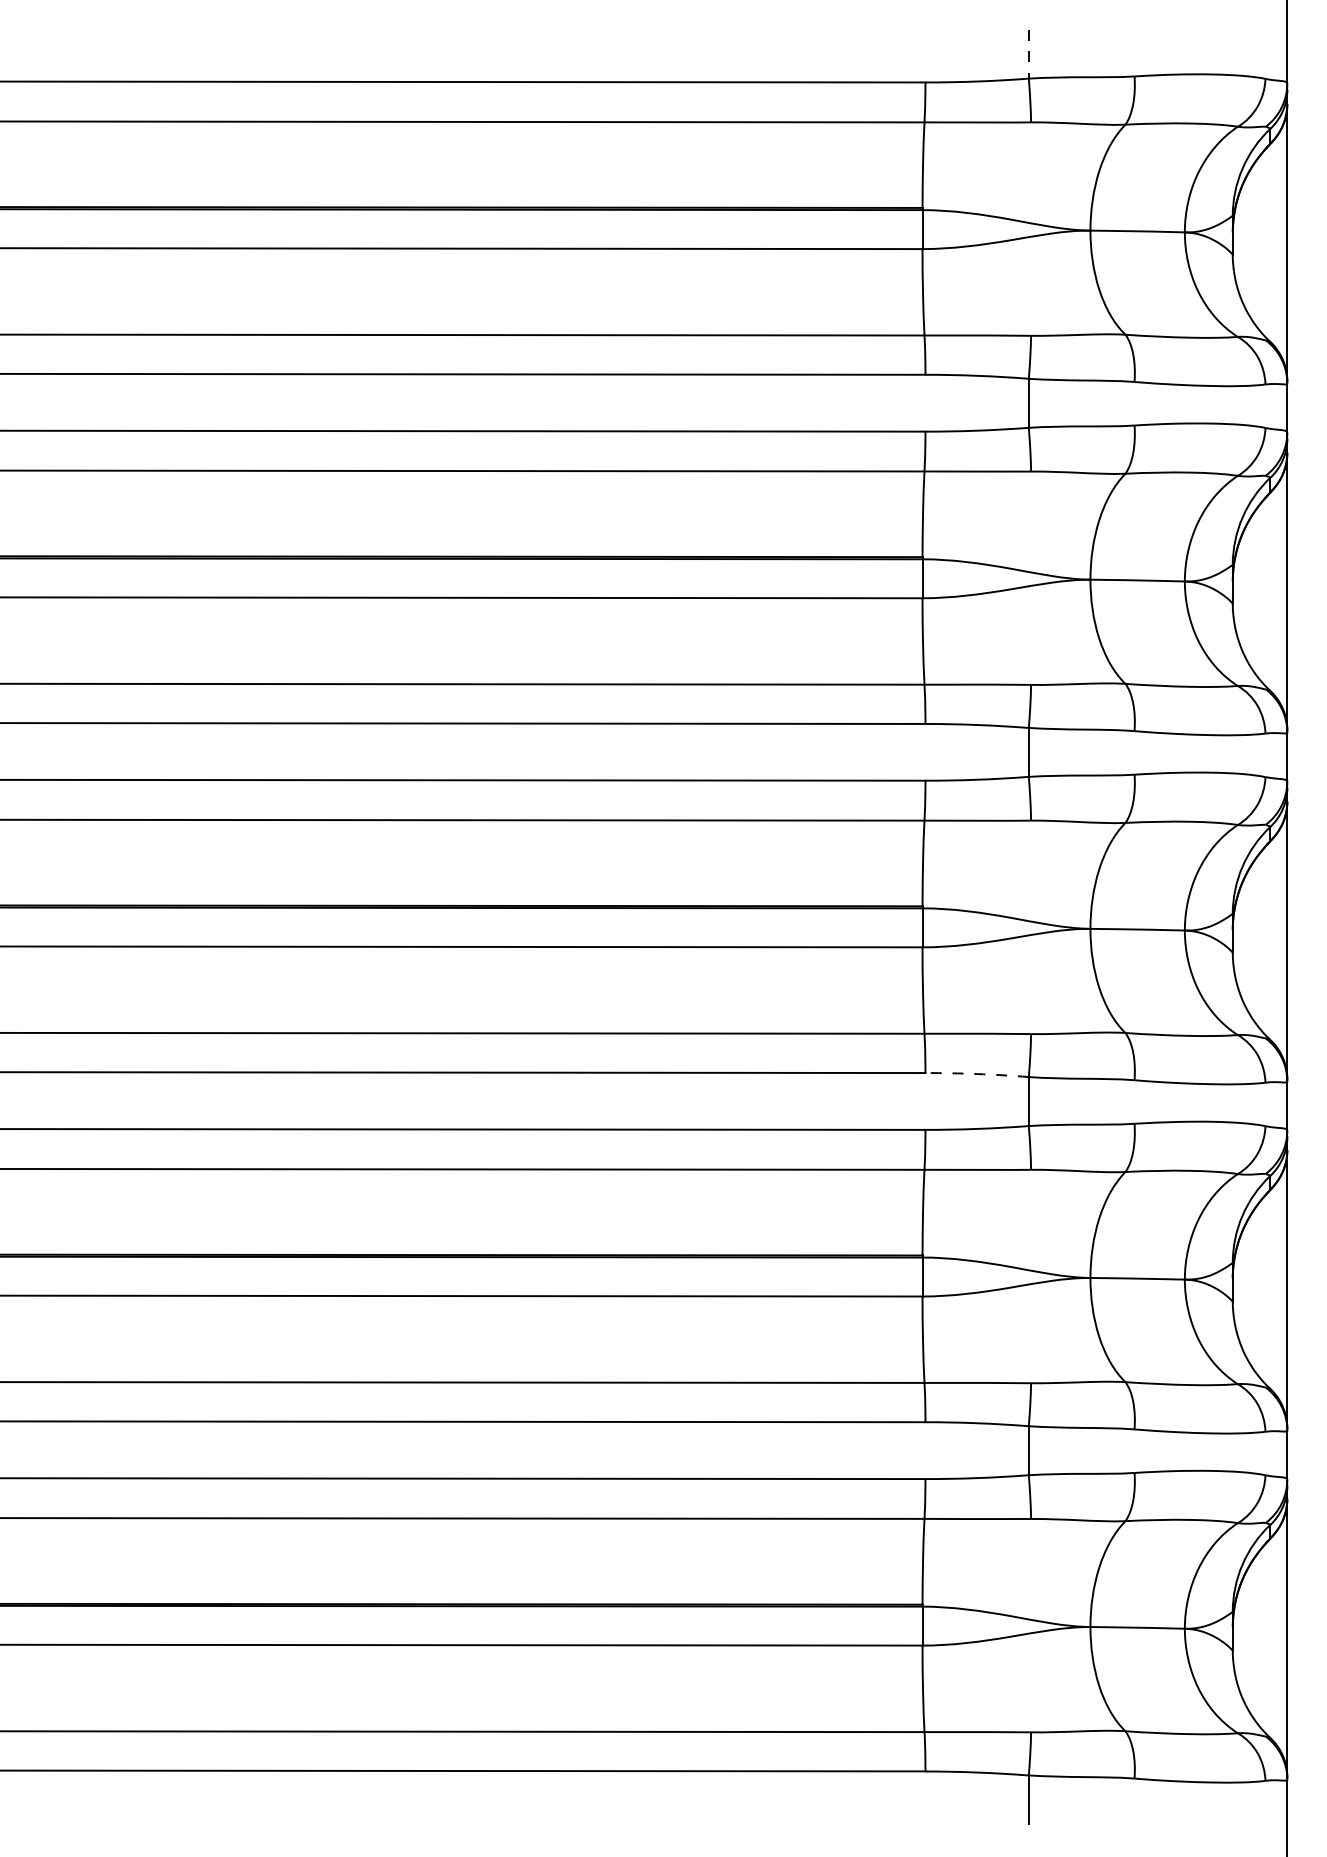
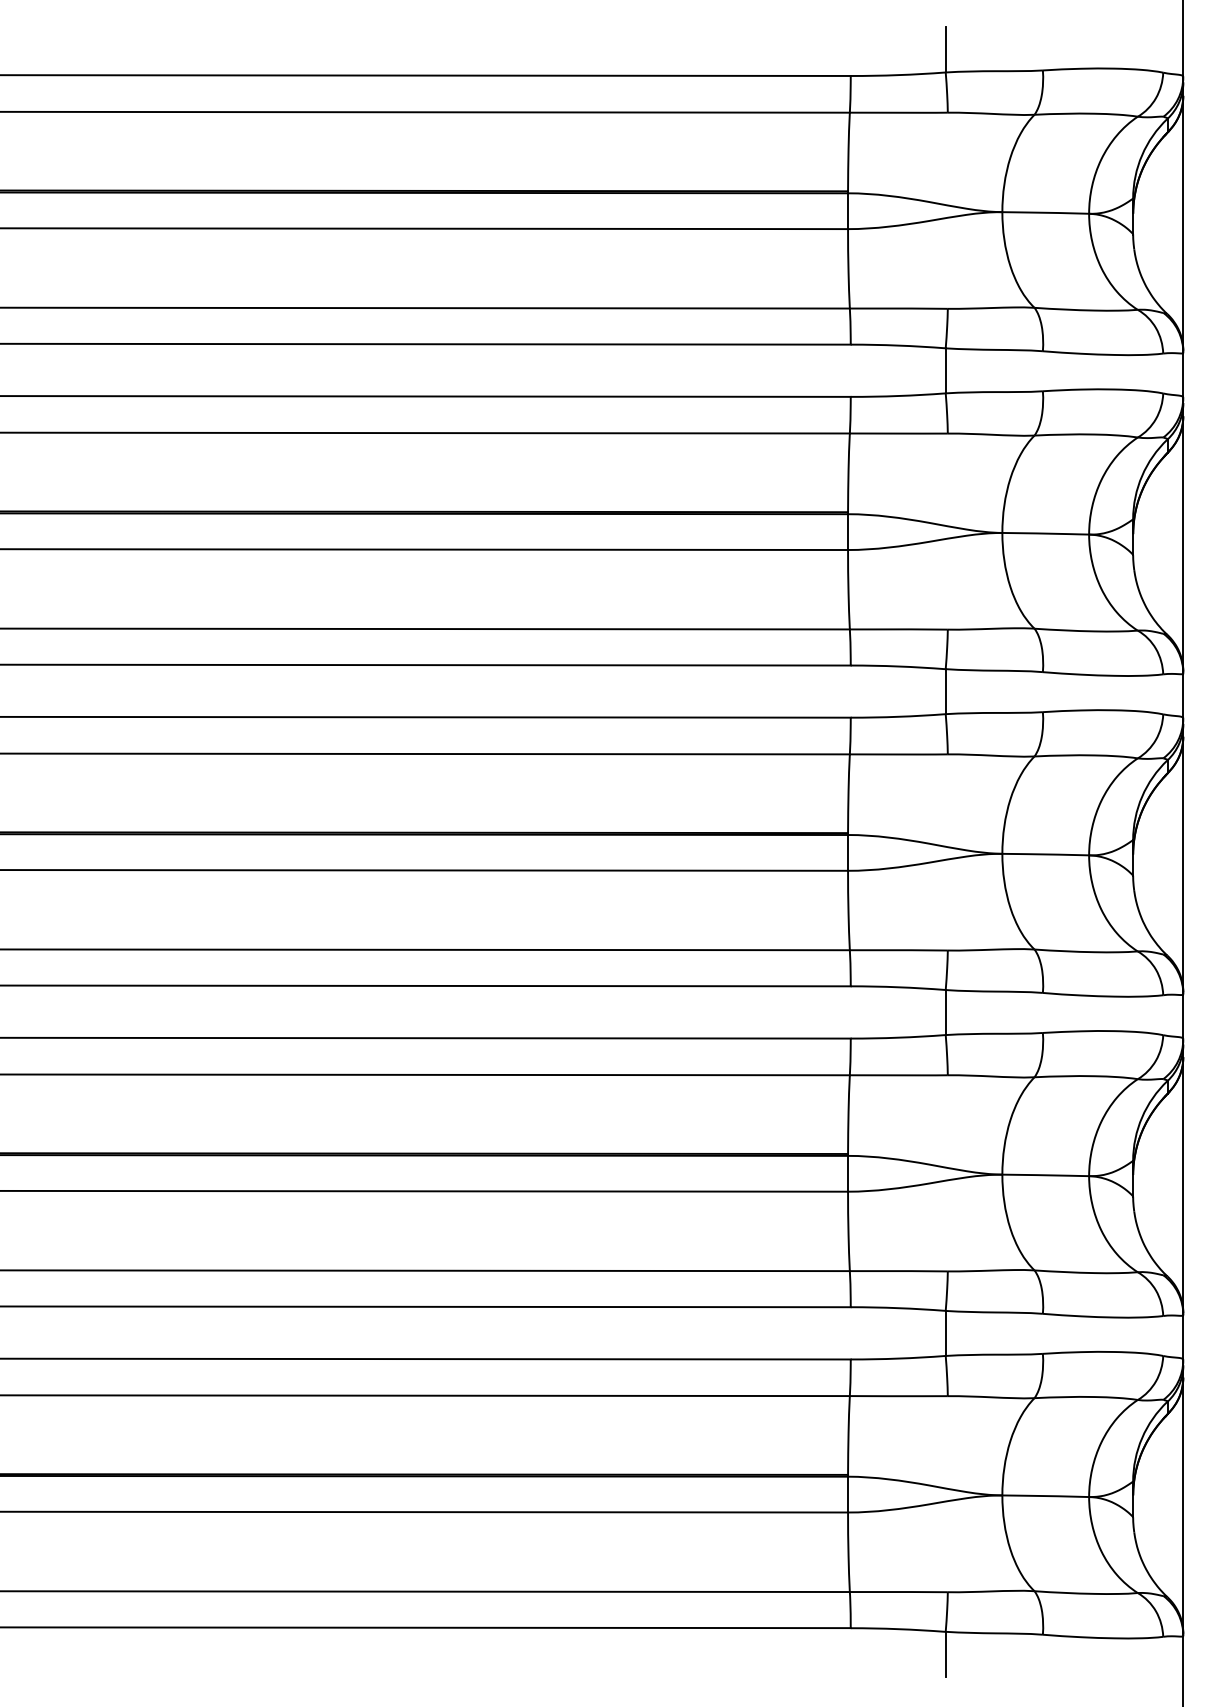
line: (1028, 54) -> (945, 50), dashed -> solid
arc: (977, 1074) -> (898, 987), dashed -> solid

